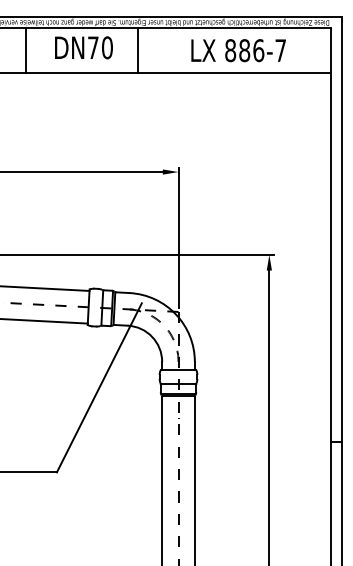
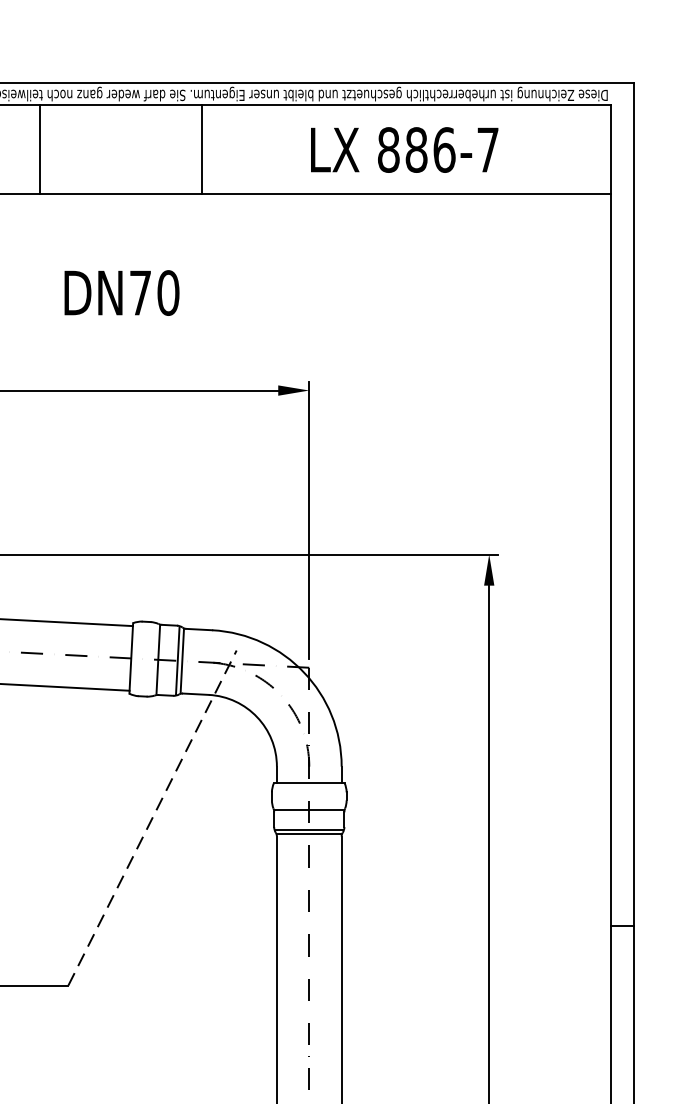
text: (83, 47) -> (121, 292), moved
line: (26, 50) -> (39, 149), moved
line: (138, 50) -> (202, 149), moved
text: (238, 50) -> (404, 149), moved
line: (99, 387) -> (152, 817), solid -> dashed

